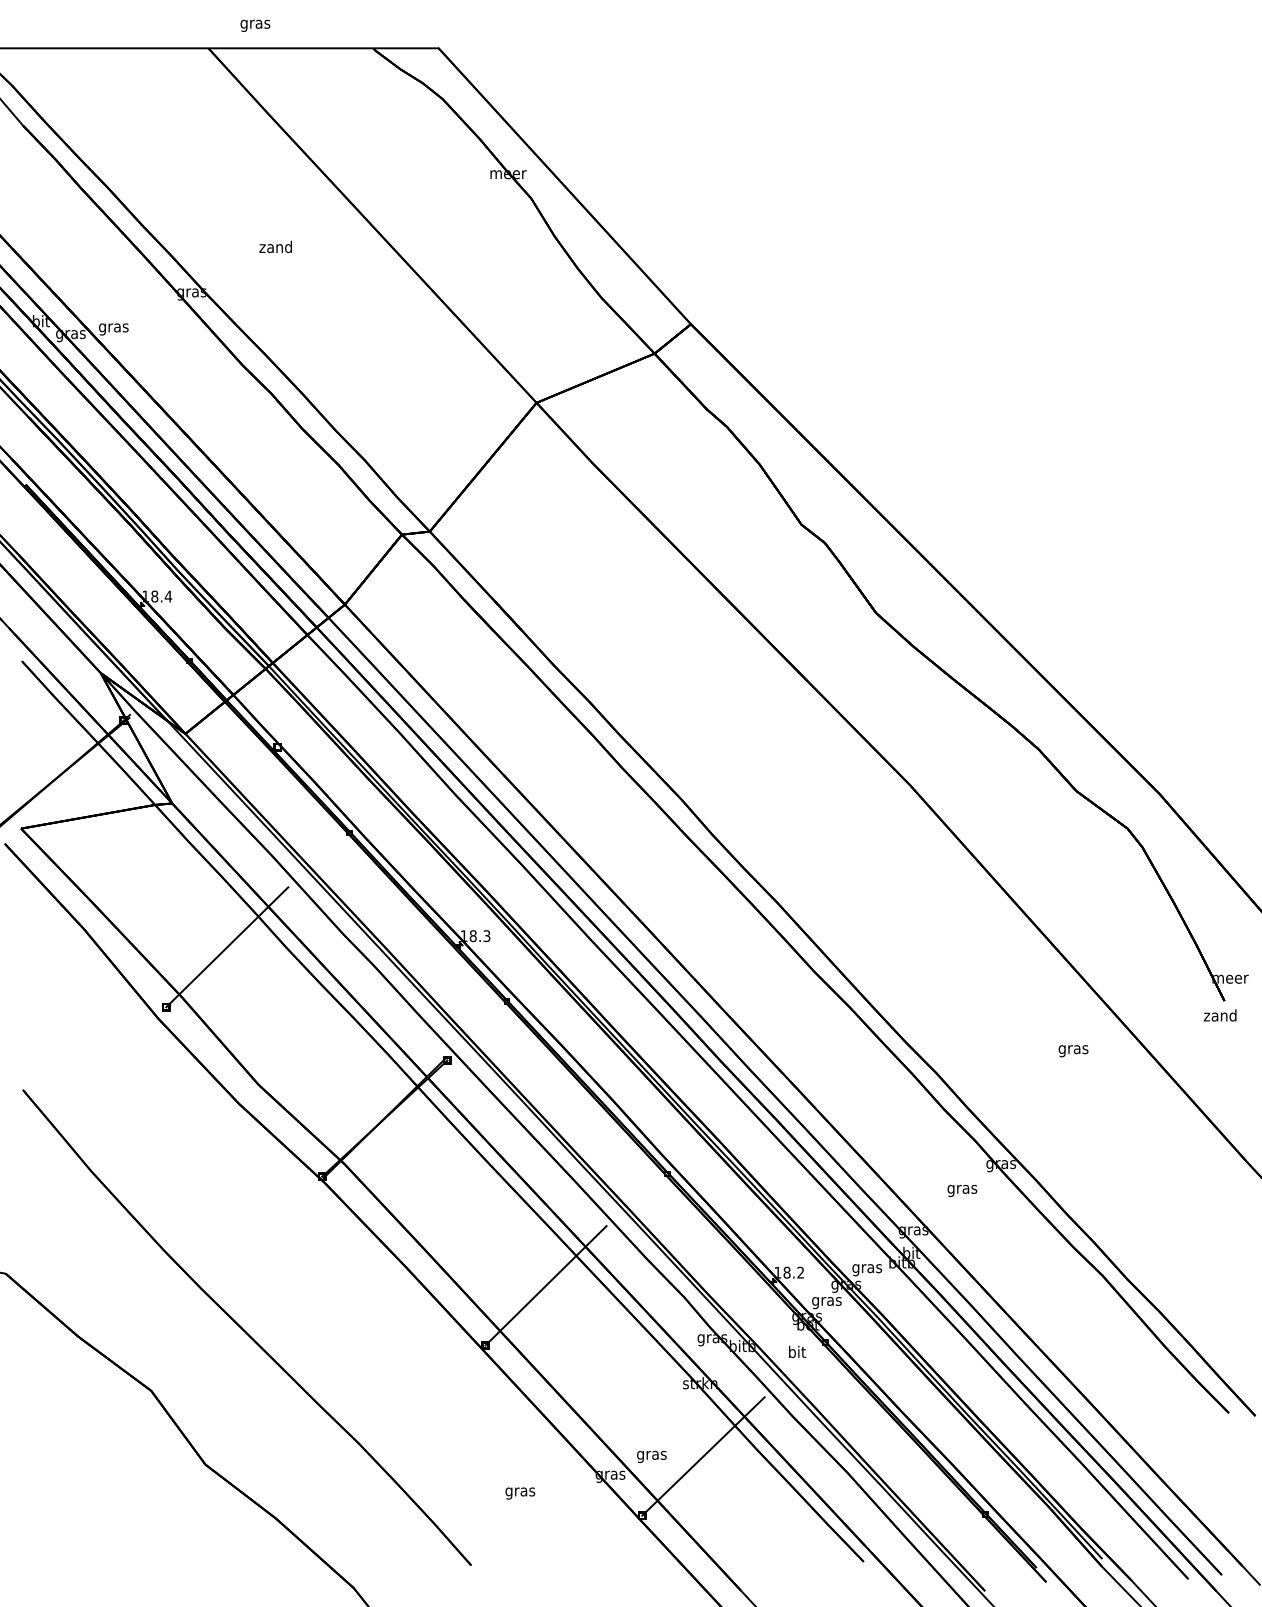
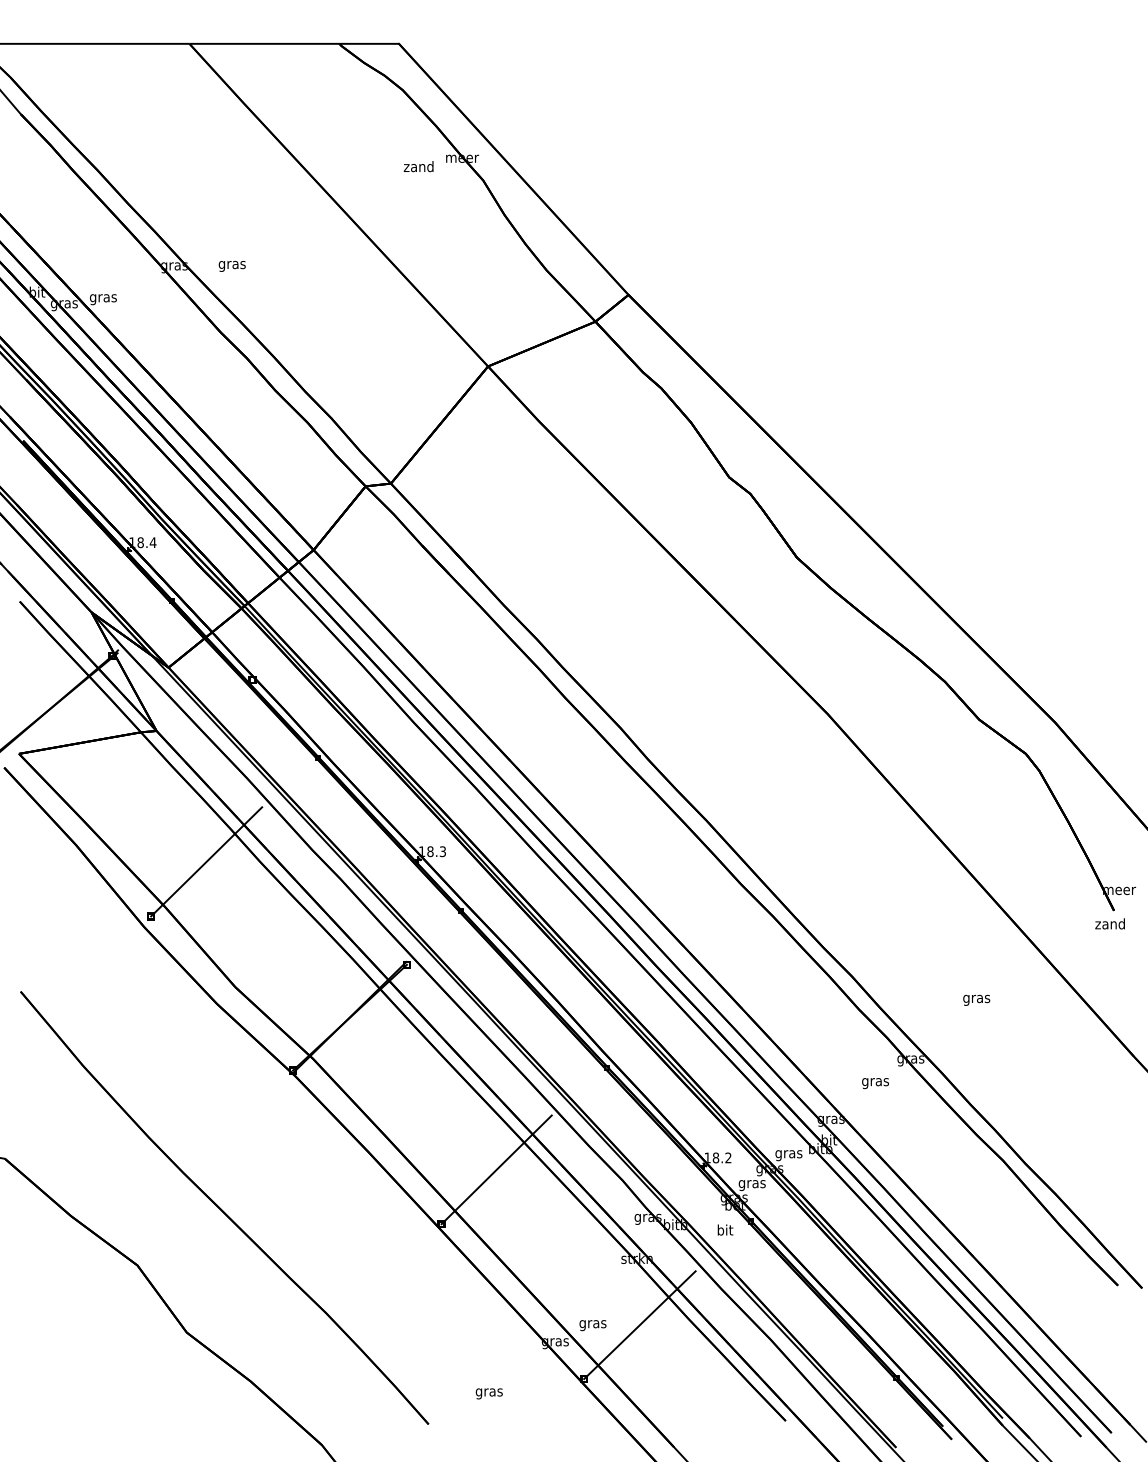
text: (254, 25) -> (231, 266), moved
text: (275, 246) -> (418, 166), moved
text: (1073, 1050) -> (976, 999), moved
text: (519, 1493) -> (488, 1393), moved

